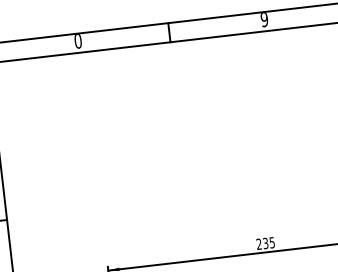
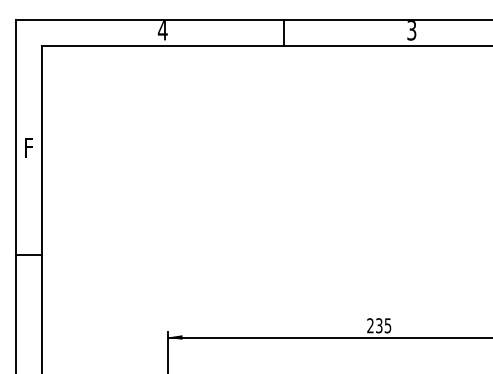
text: (264, 19) -> (411, 30), 9 -> 3
text: (77, 41) -> (162, 30), 0 -> 4

